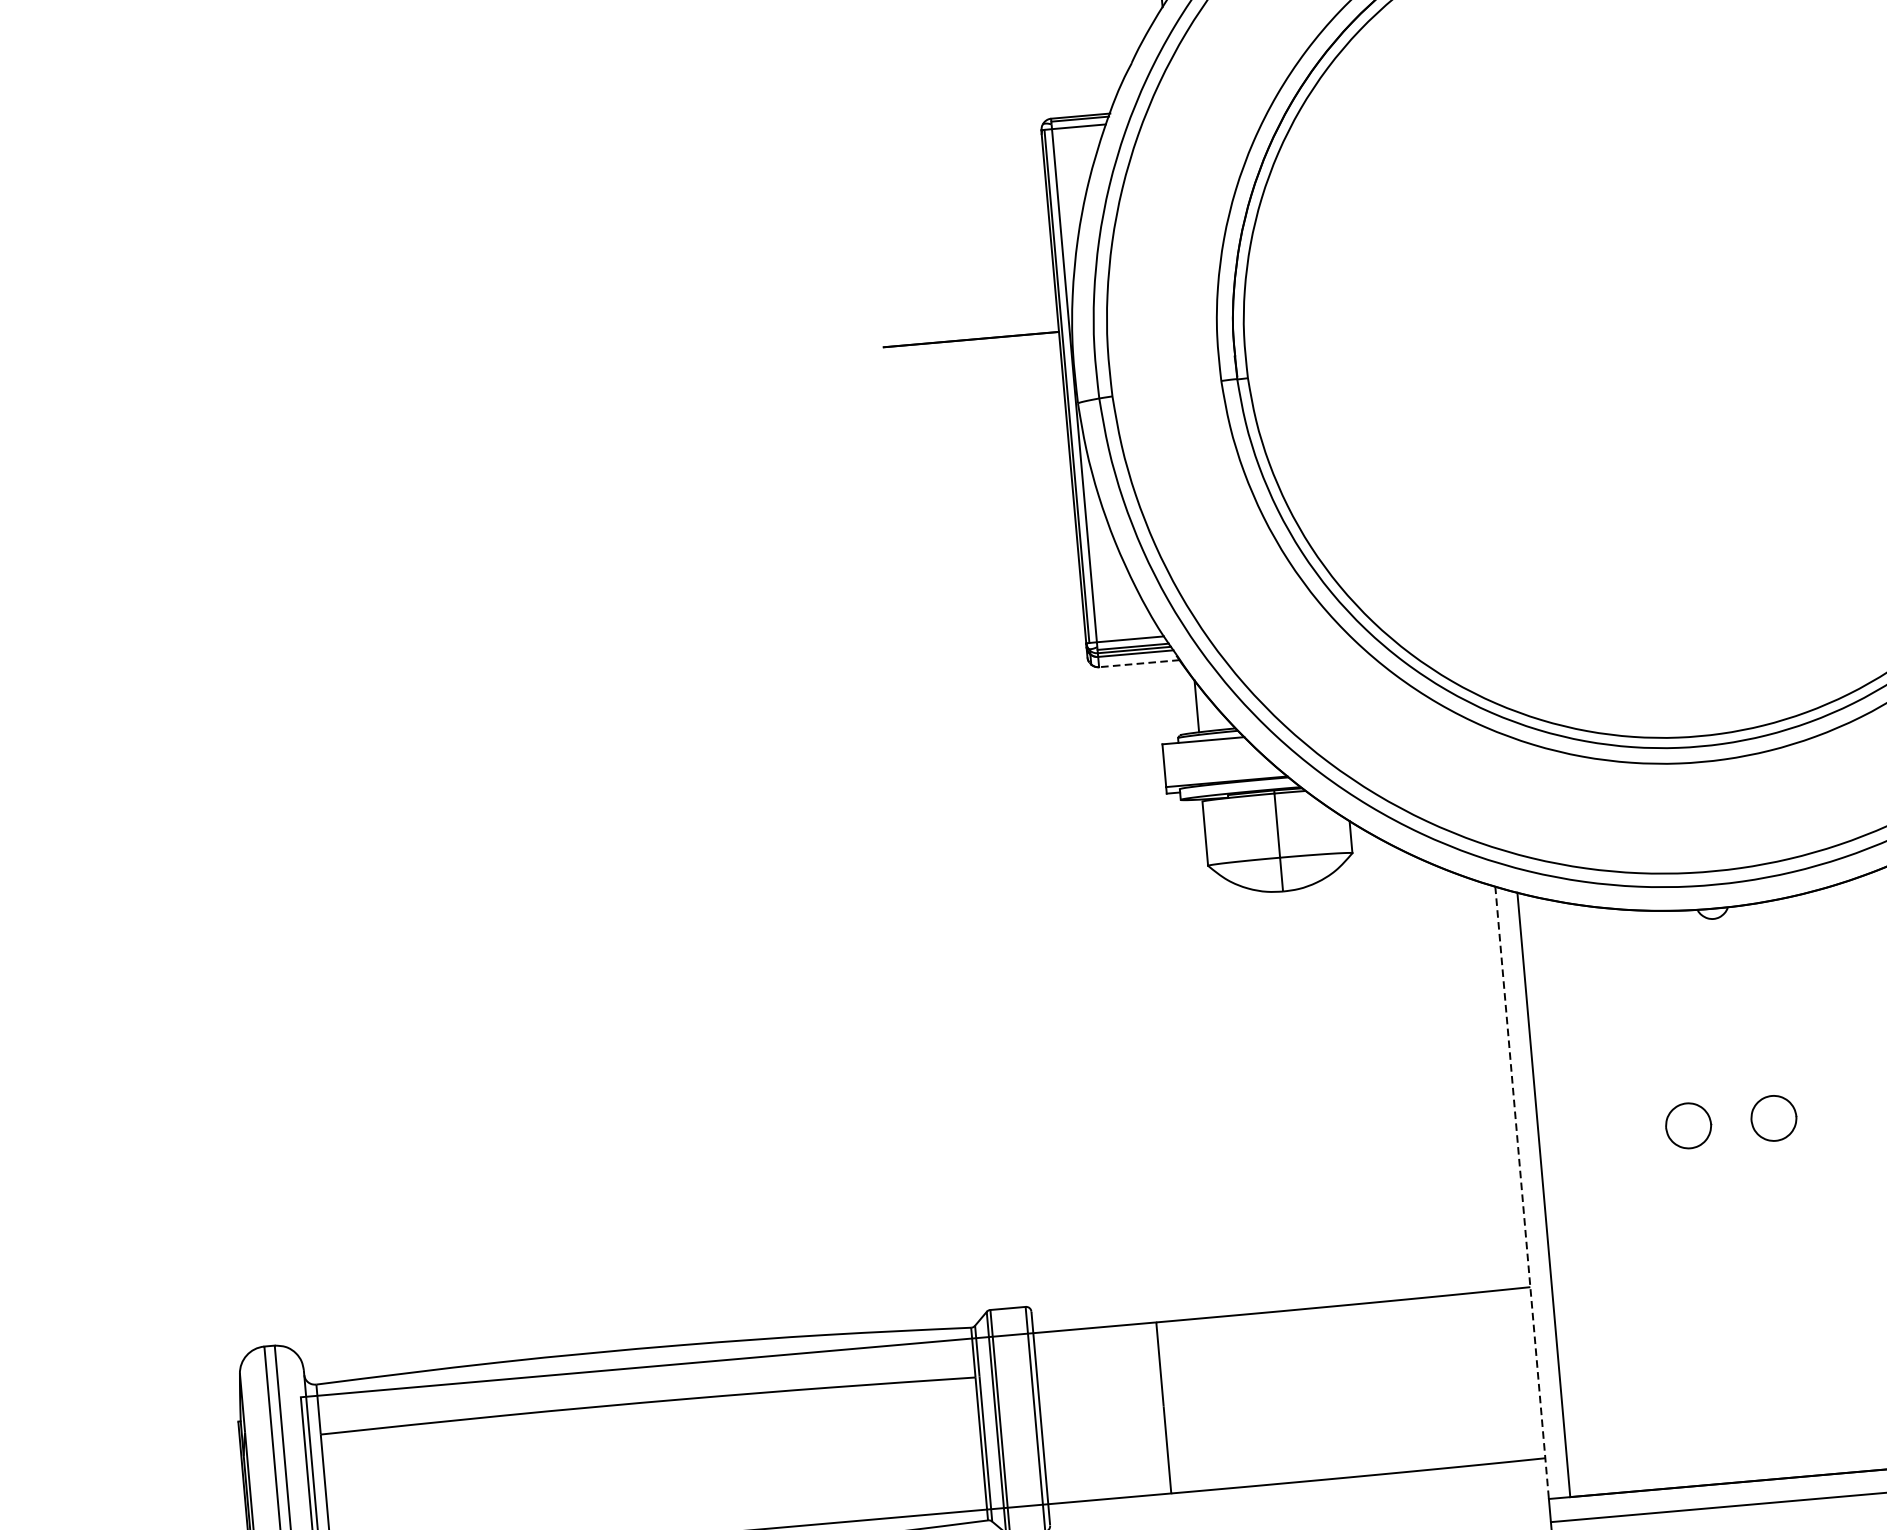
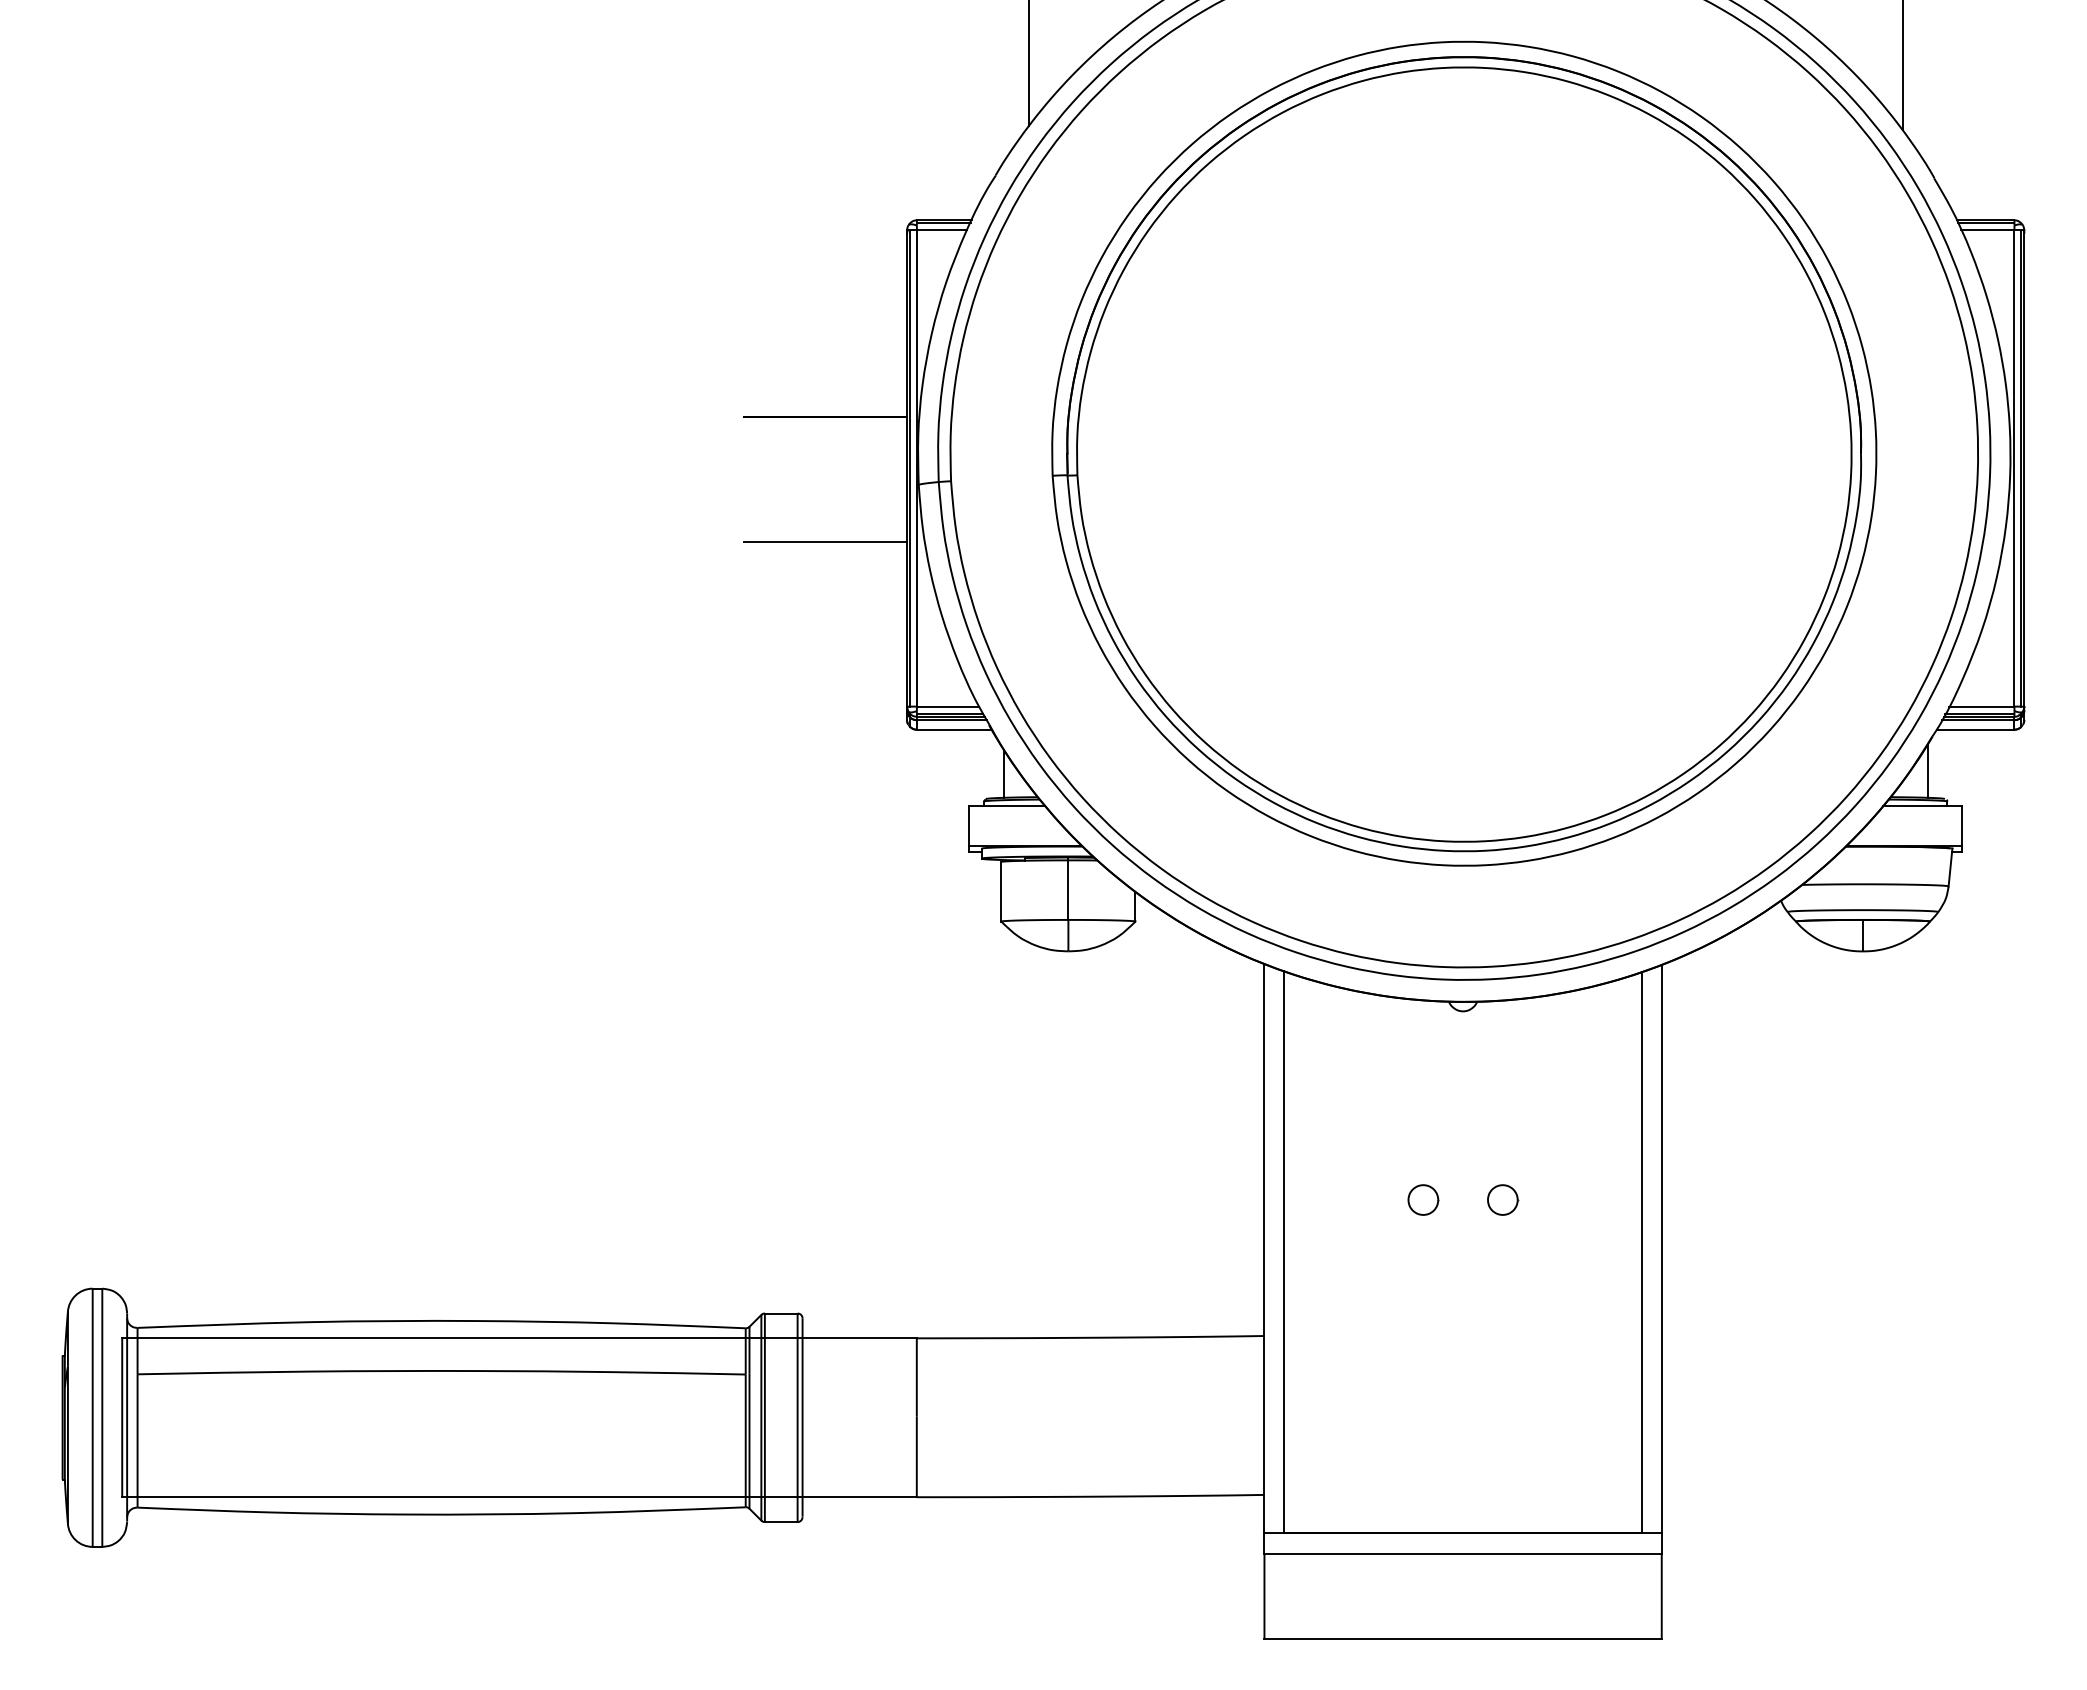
line: (982, 473) -> (825, 541), added
line: (1138, 663) -> (953, 729), dashed -> solid
part: (1774, 1117) -> (1503, 1199), size x0.71
part: (1688, 1125) -> (1423, 1199), size x0.71
line: (1522, 1191) -> (1264, 1247), dashed -> solid

